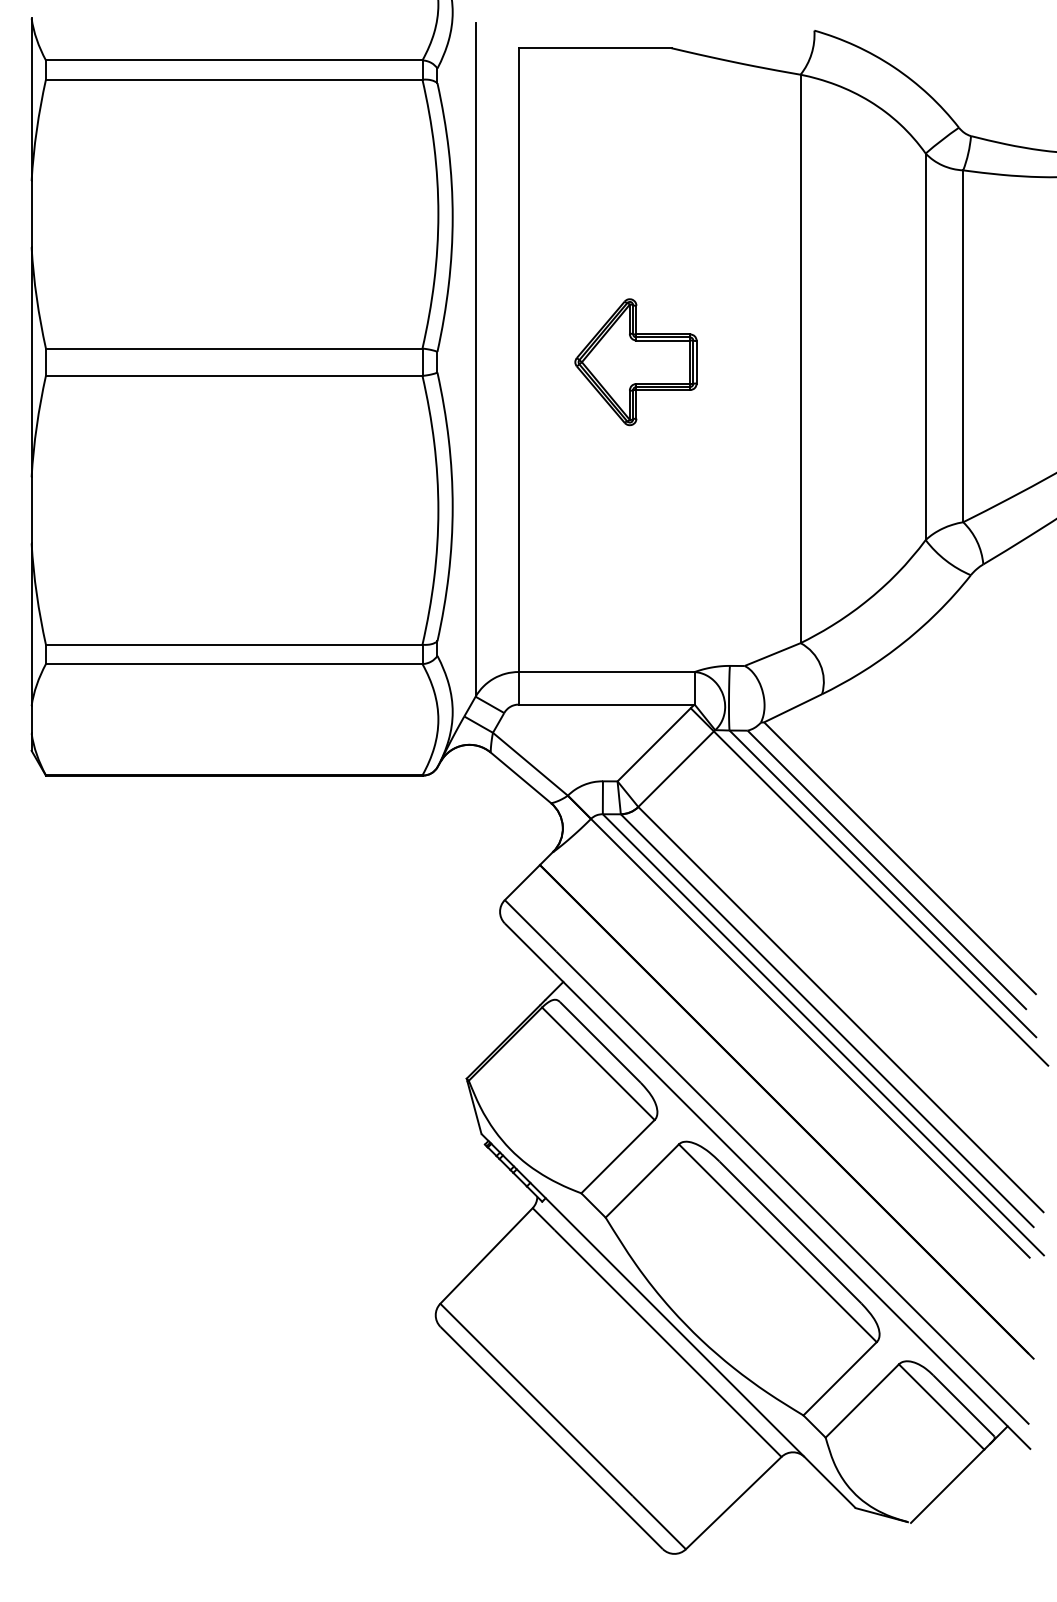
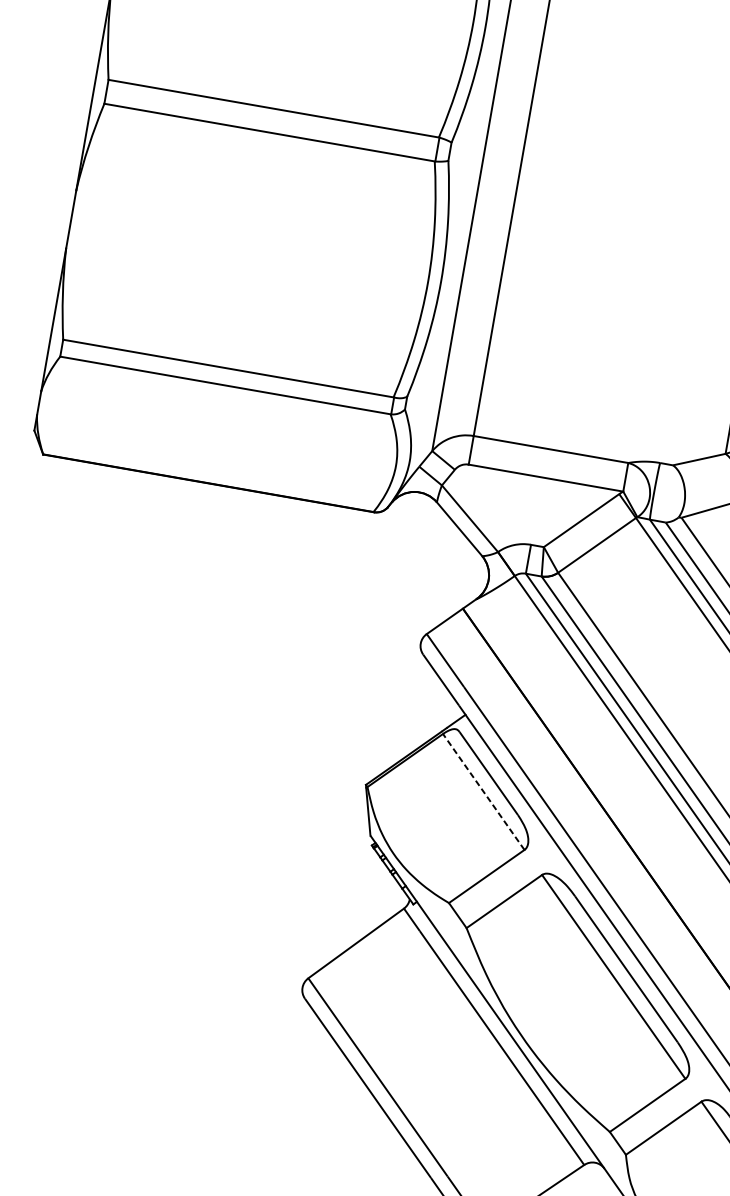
part: (635, 362) -> (623, 182), removed
line: (598, 1063) -> (483, 791), solid -> dashed

